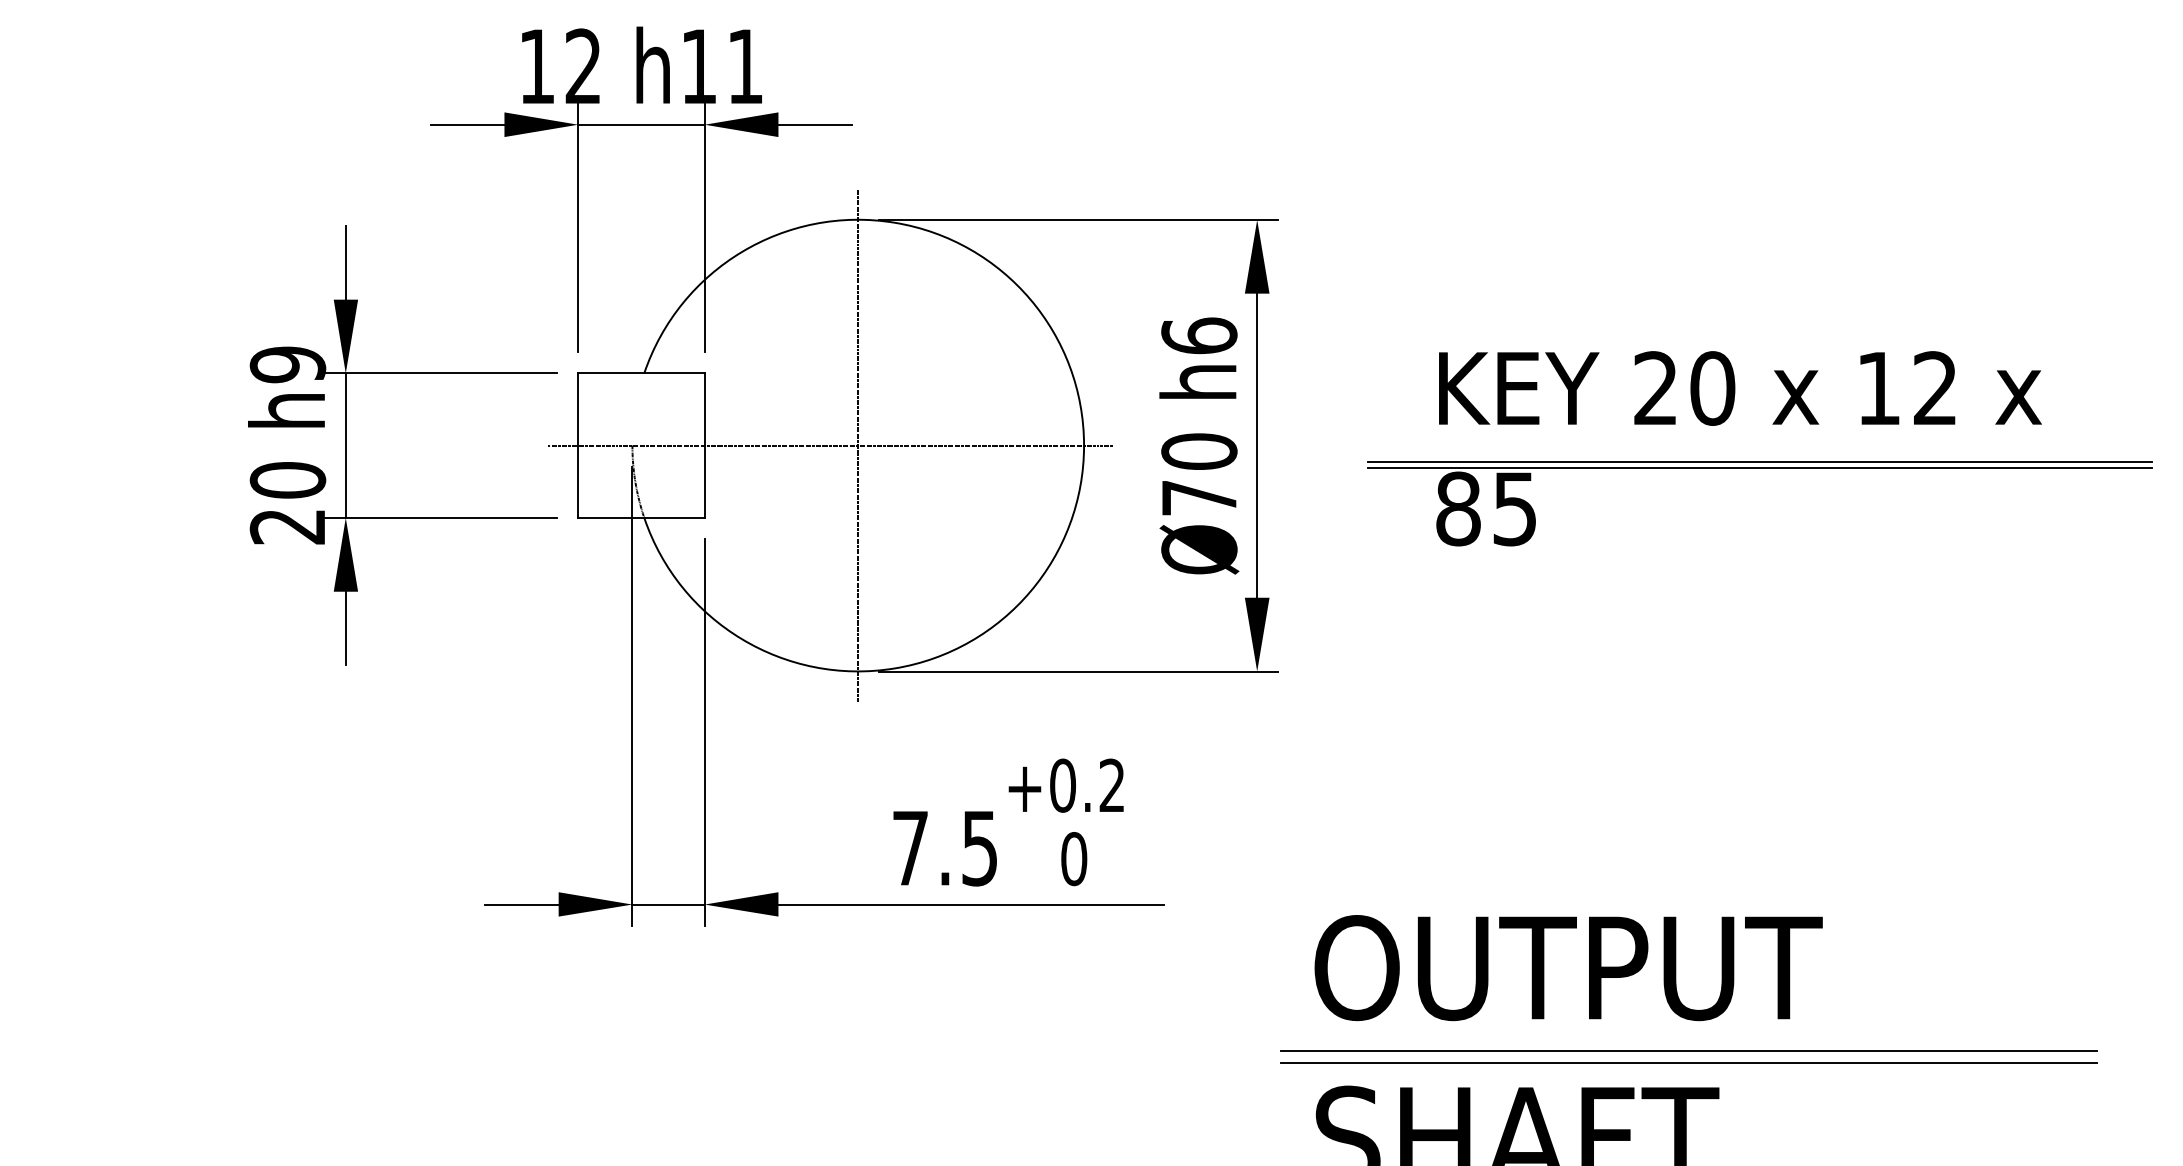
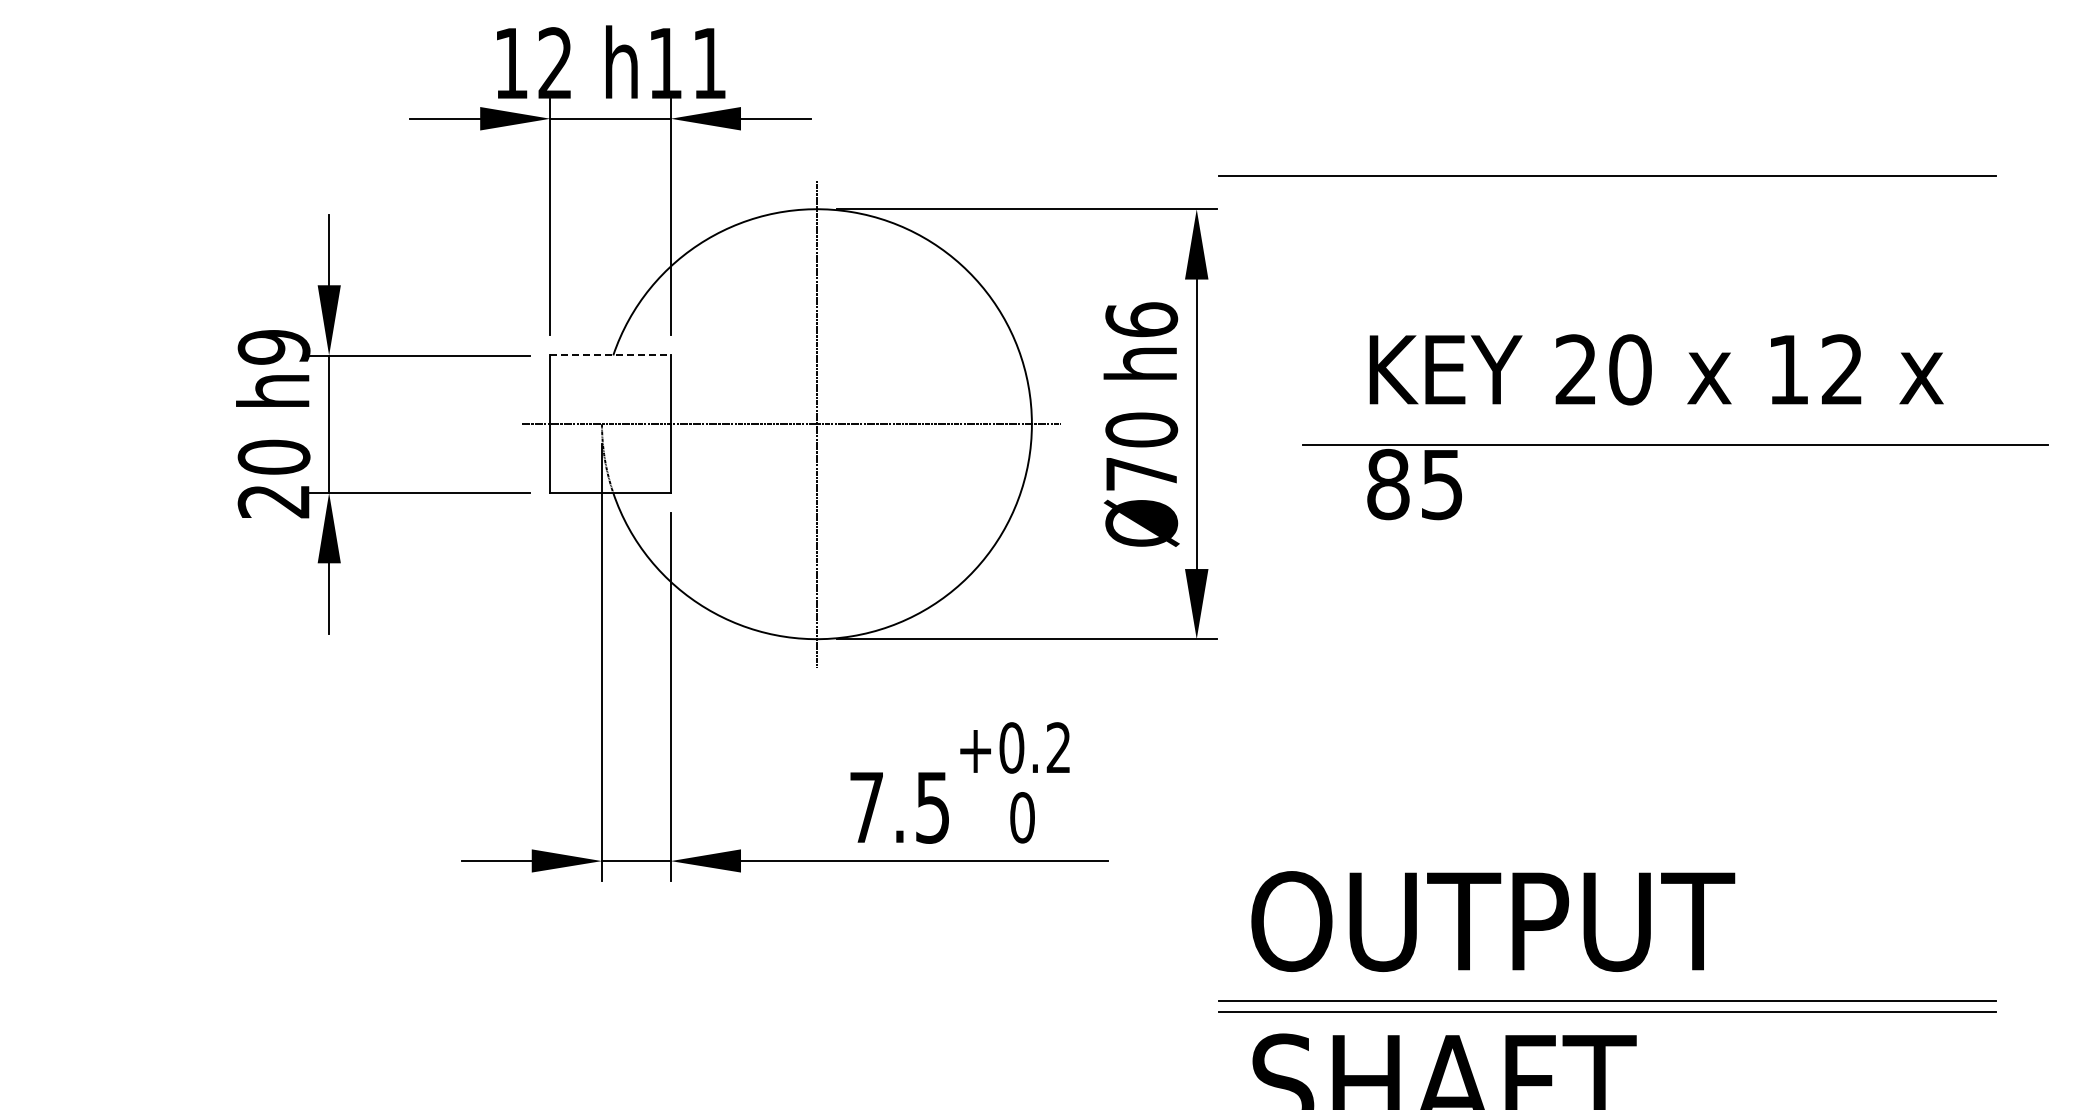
line: (1688, 184) -> (1607, 175), added
line: (642, 373) -> (611, 355), solid -> dashed
line: (1760, 461) -> (1675, 439), removed

